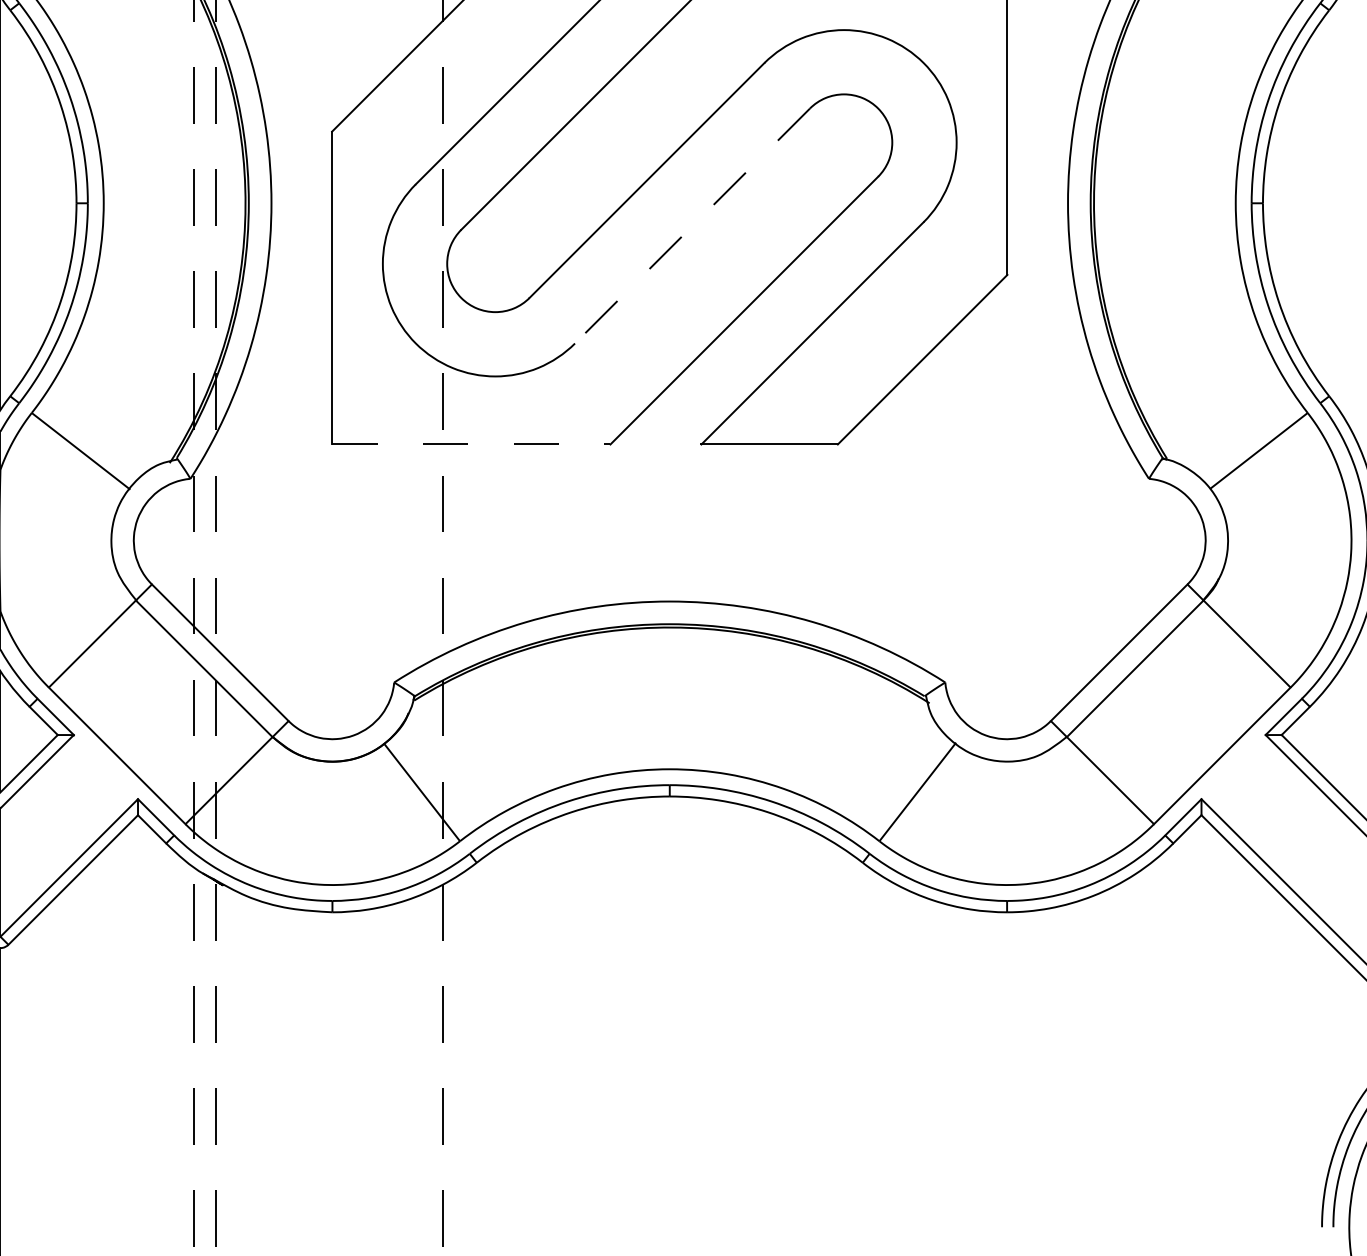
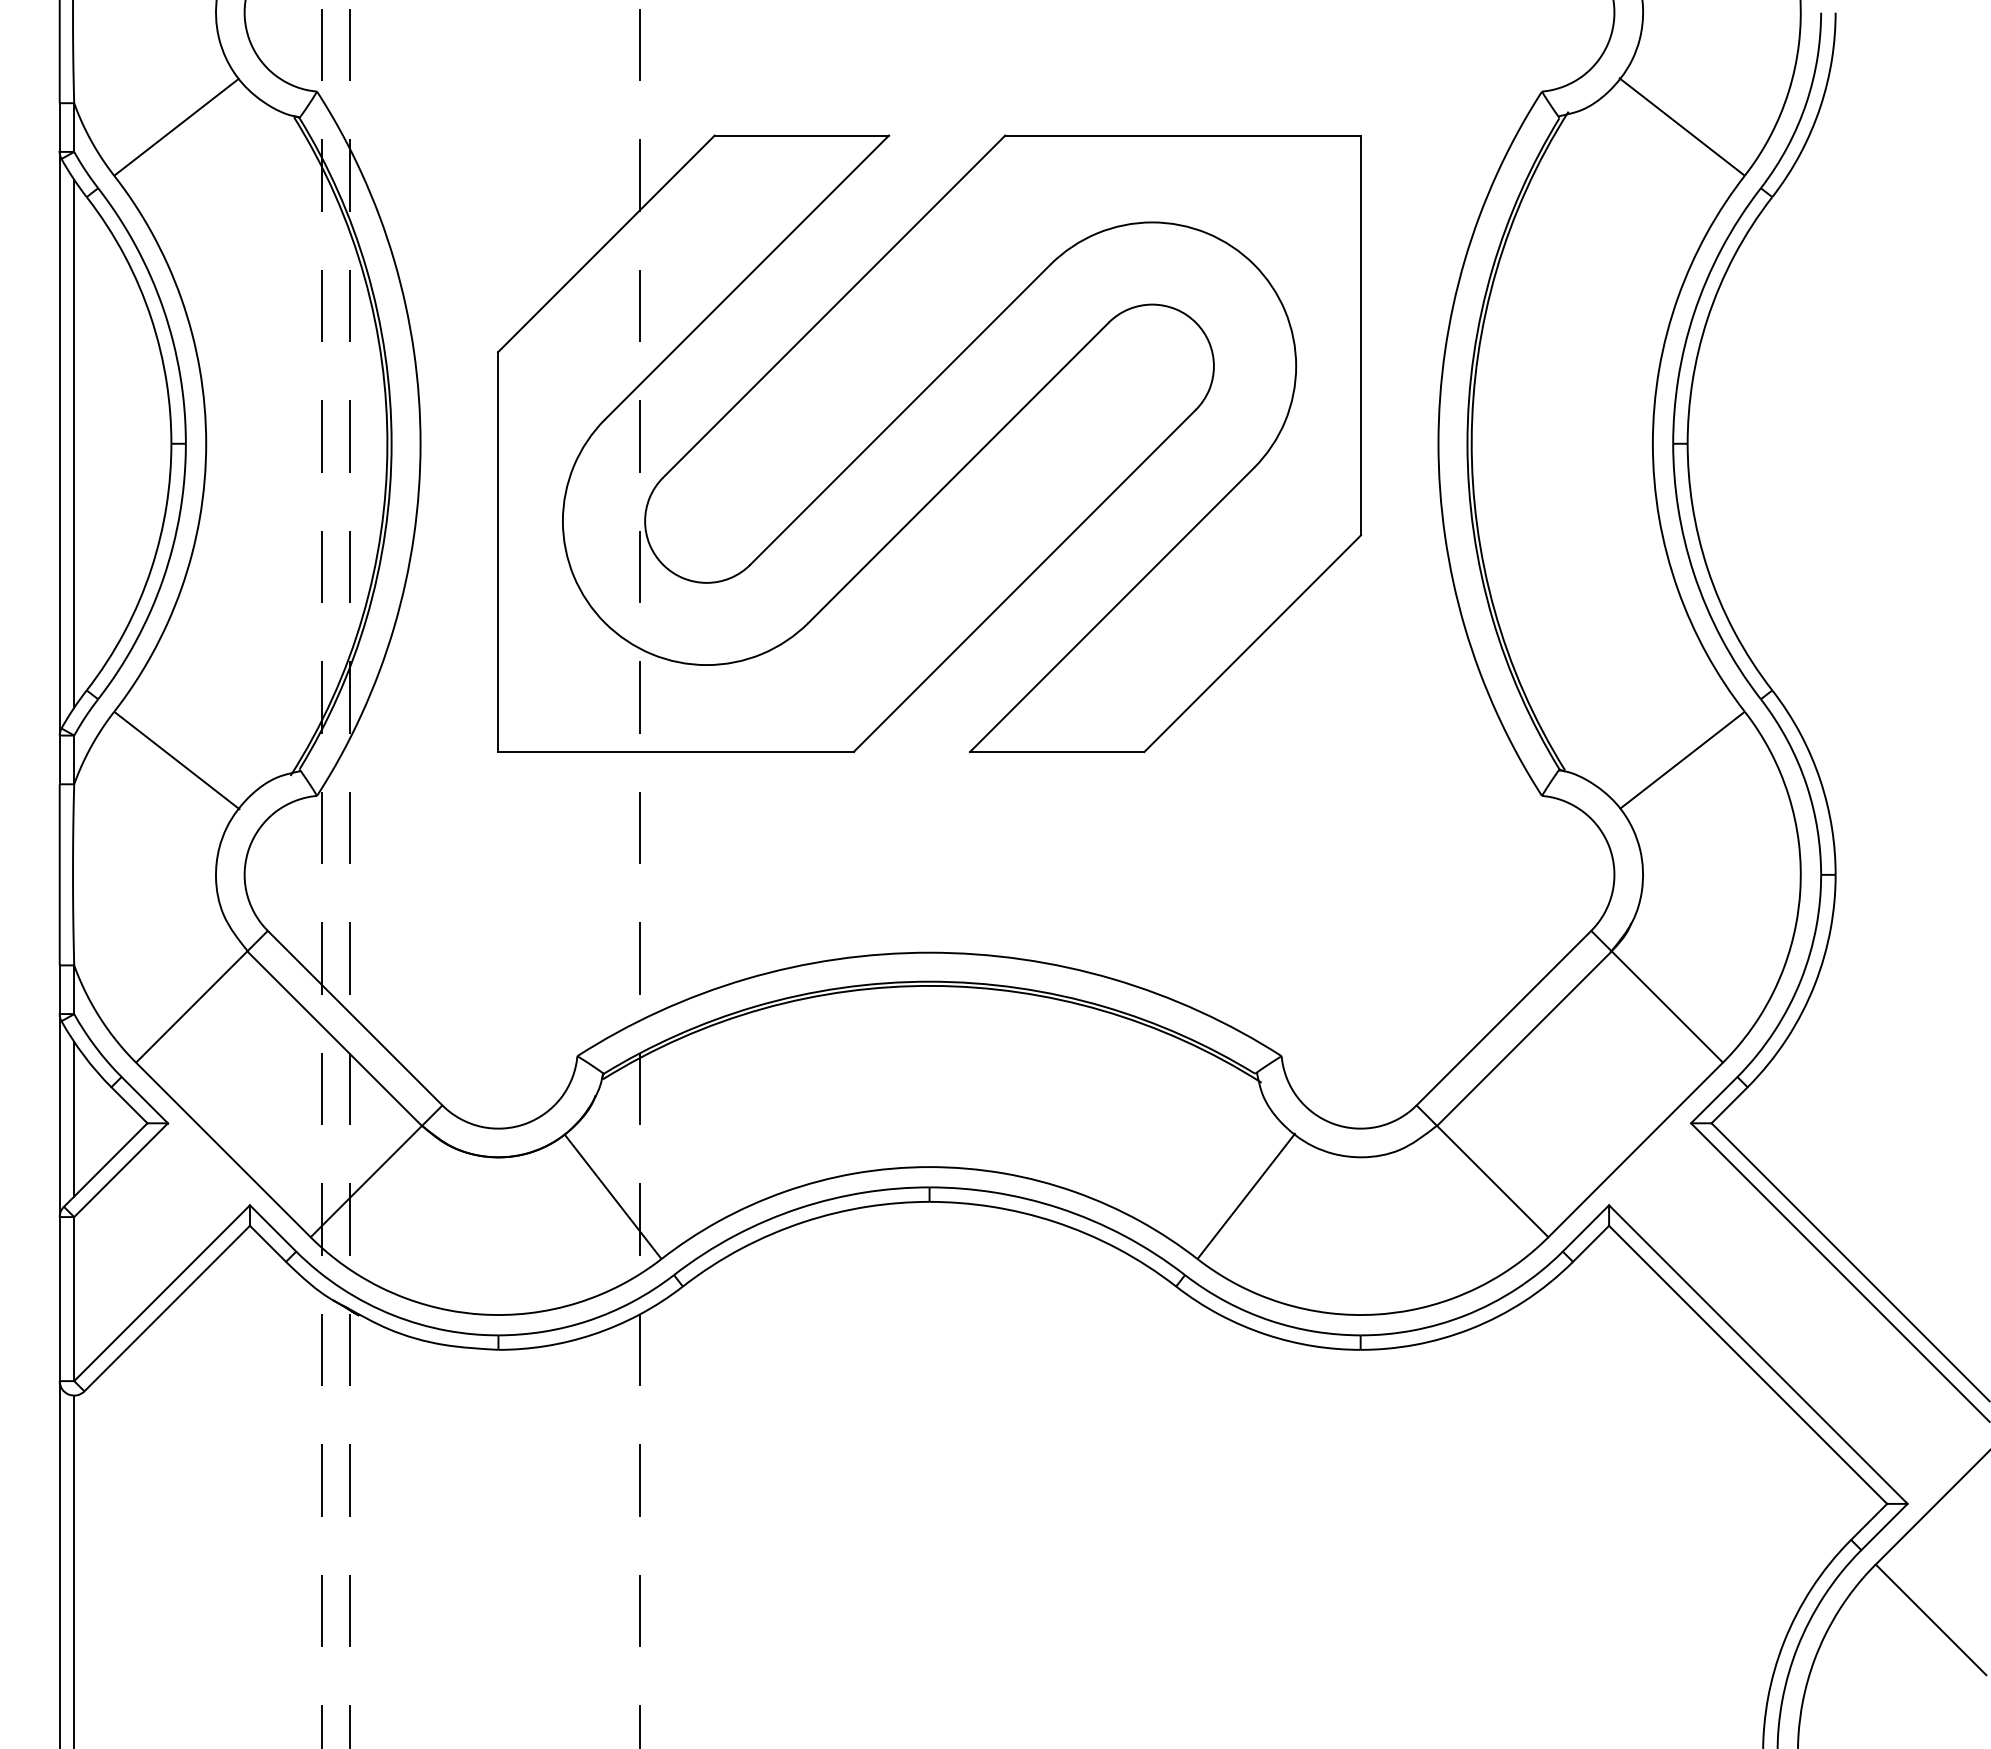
line: (692, 226) -> (958, 473), dashed -> solid
line: (470, 444) -> (675, 752), dashed -> solid

